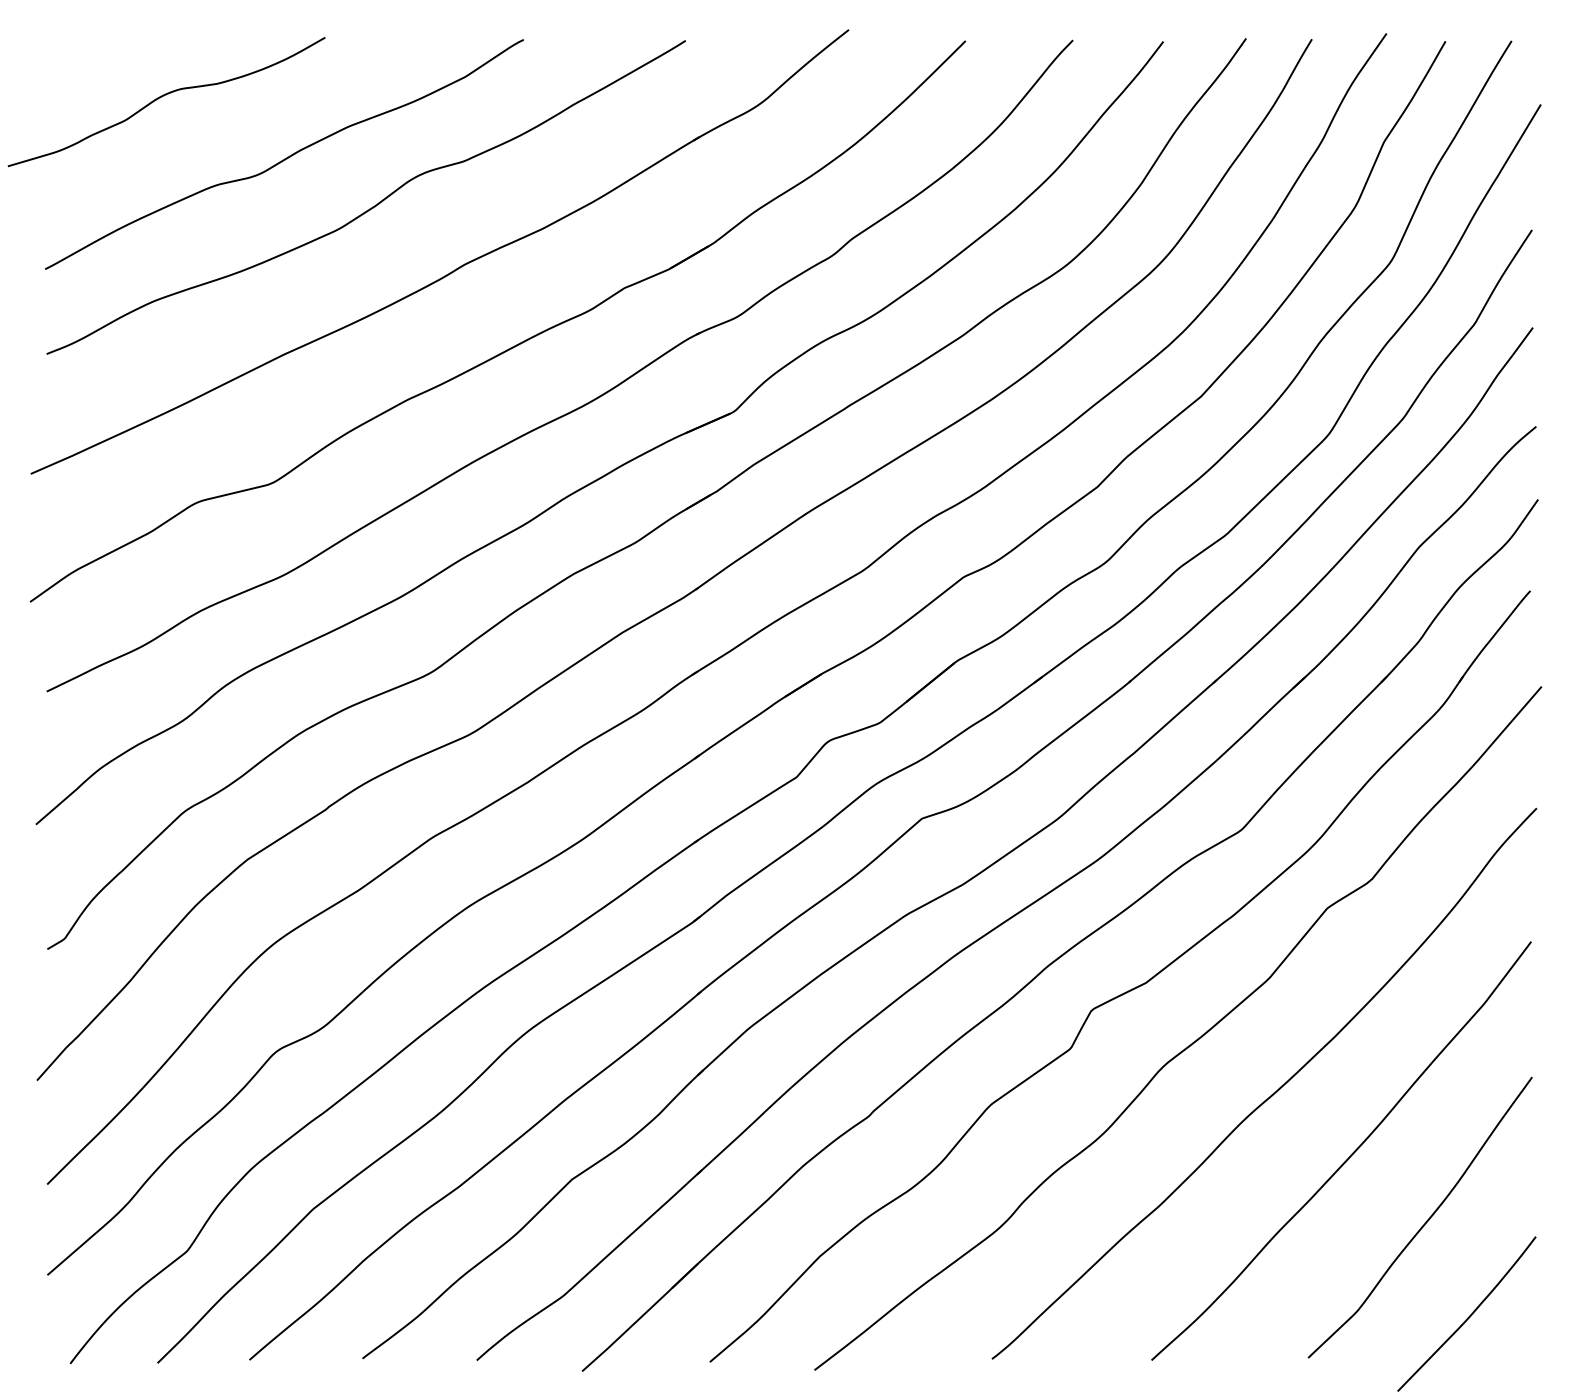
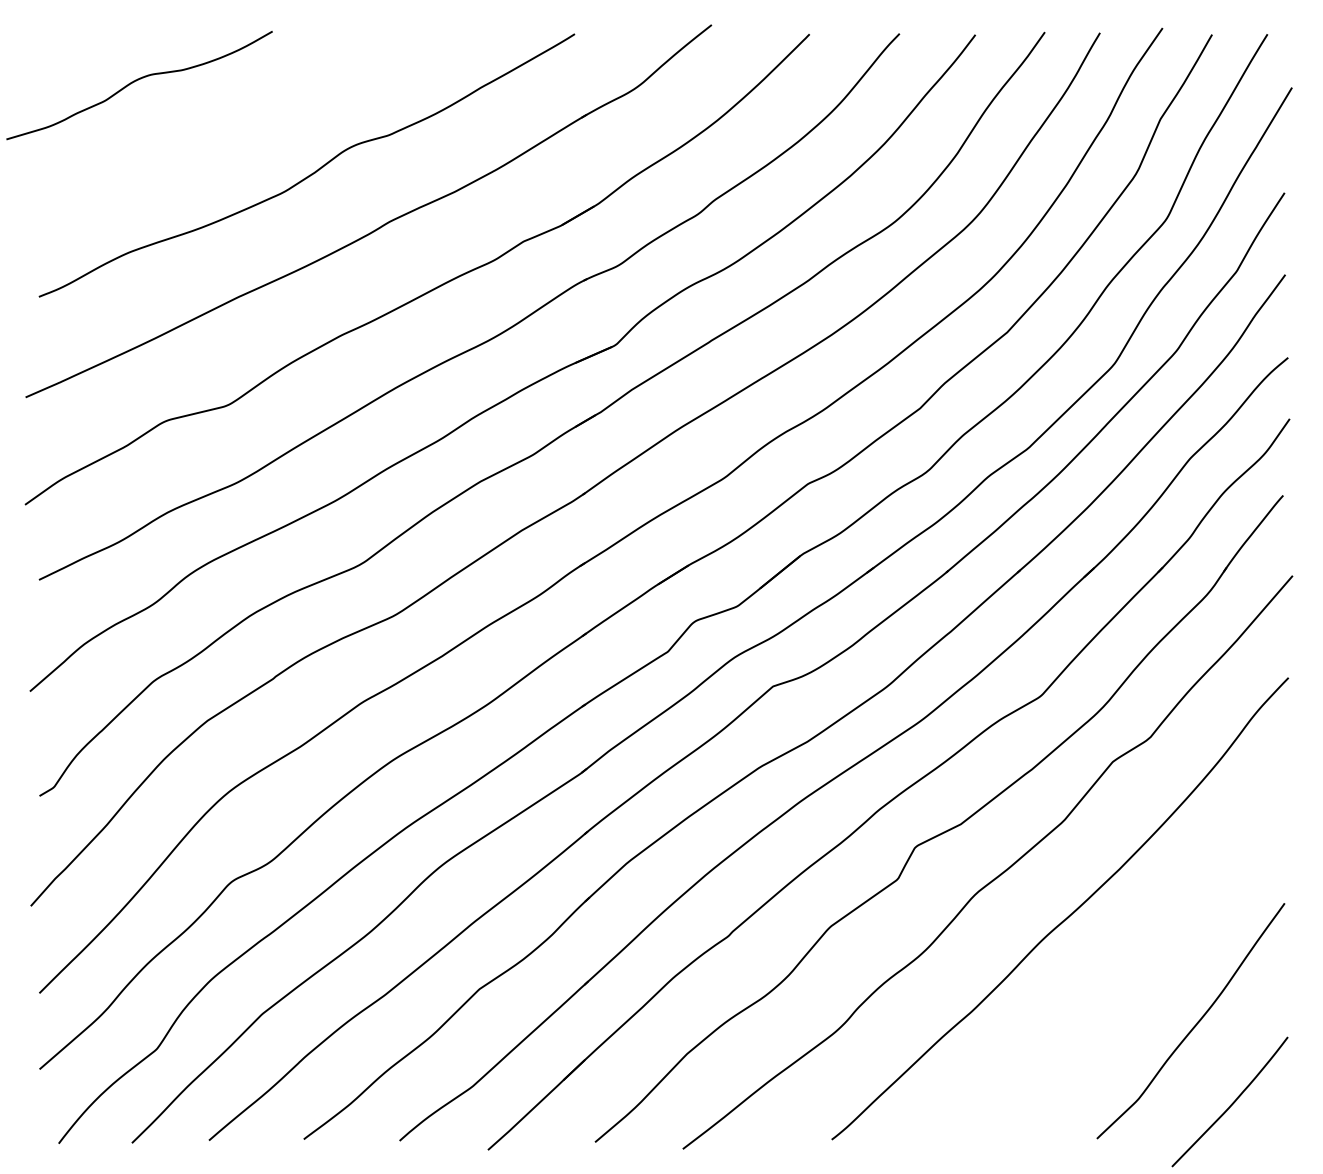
curve: (286, 156) -> (240, 131), removed
curve: (1348, 1157) -> (1130, 970), removed

